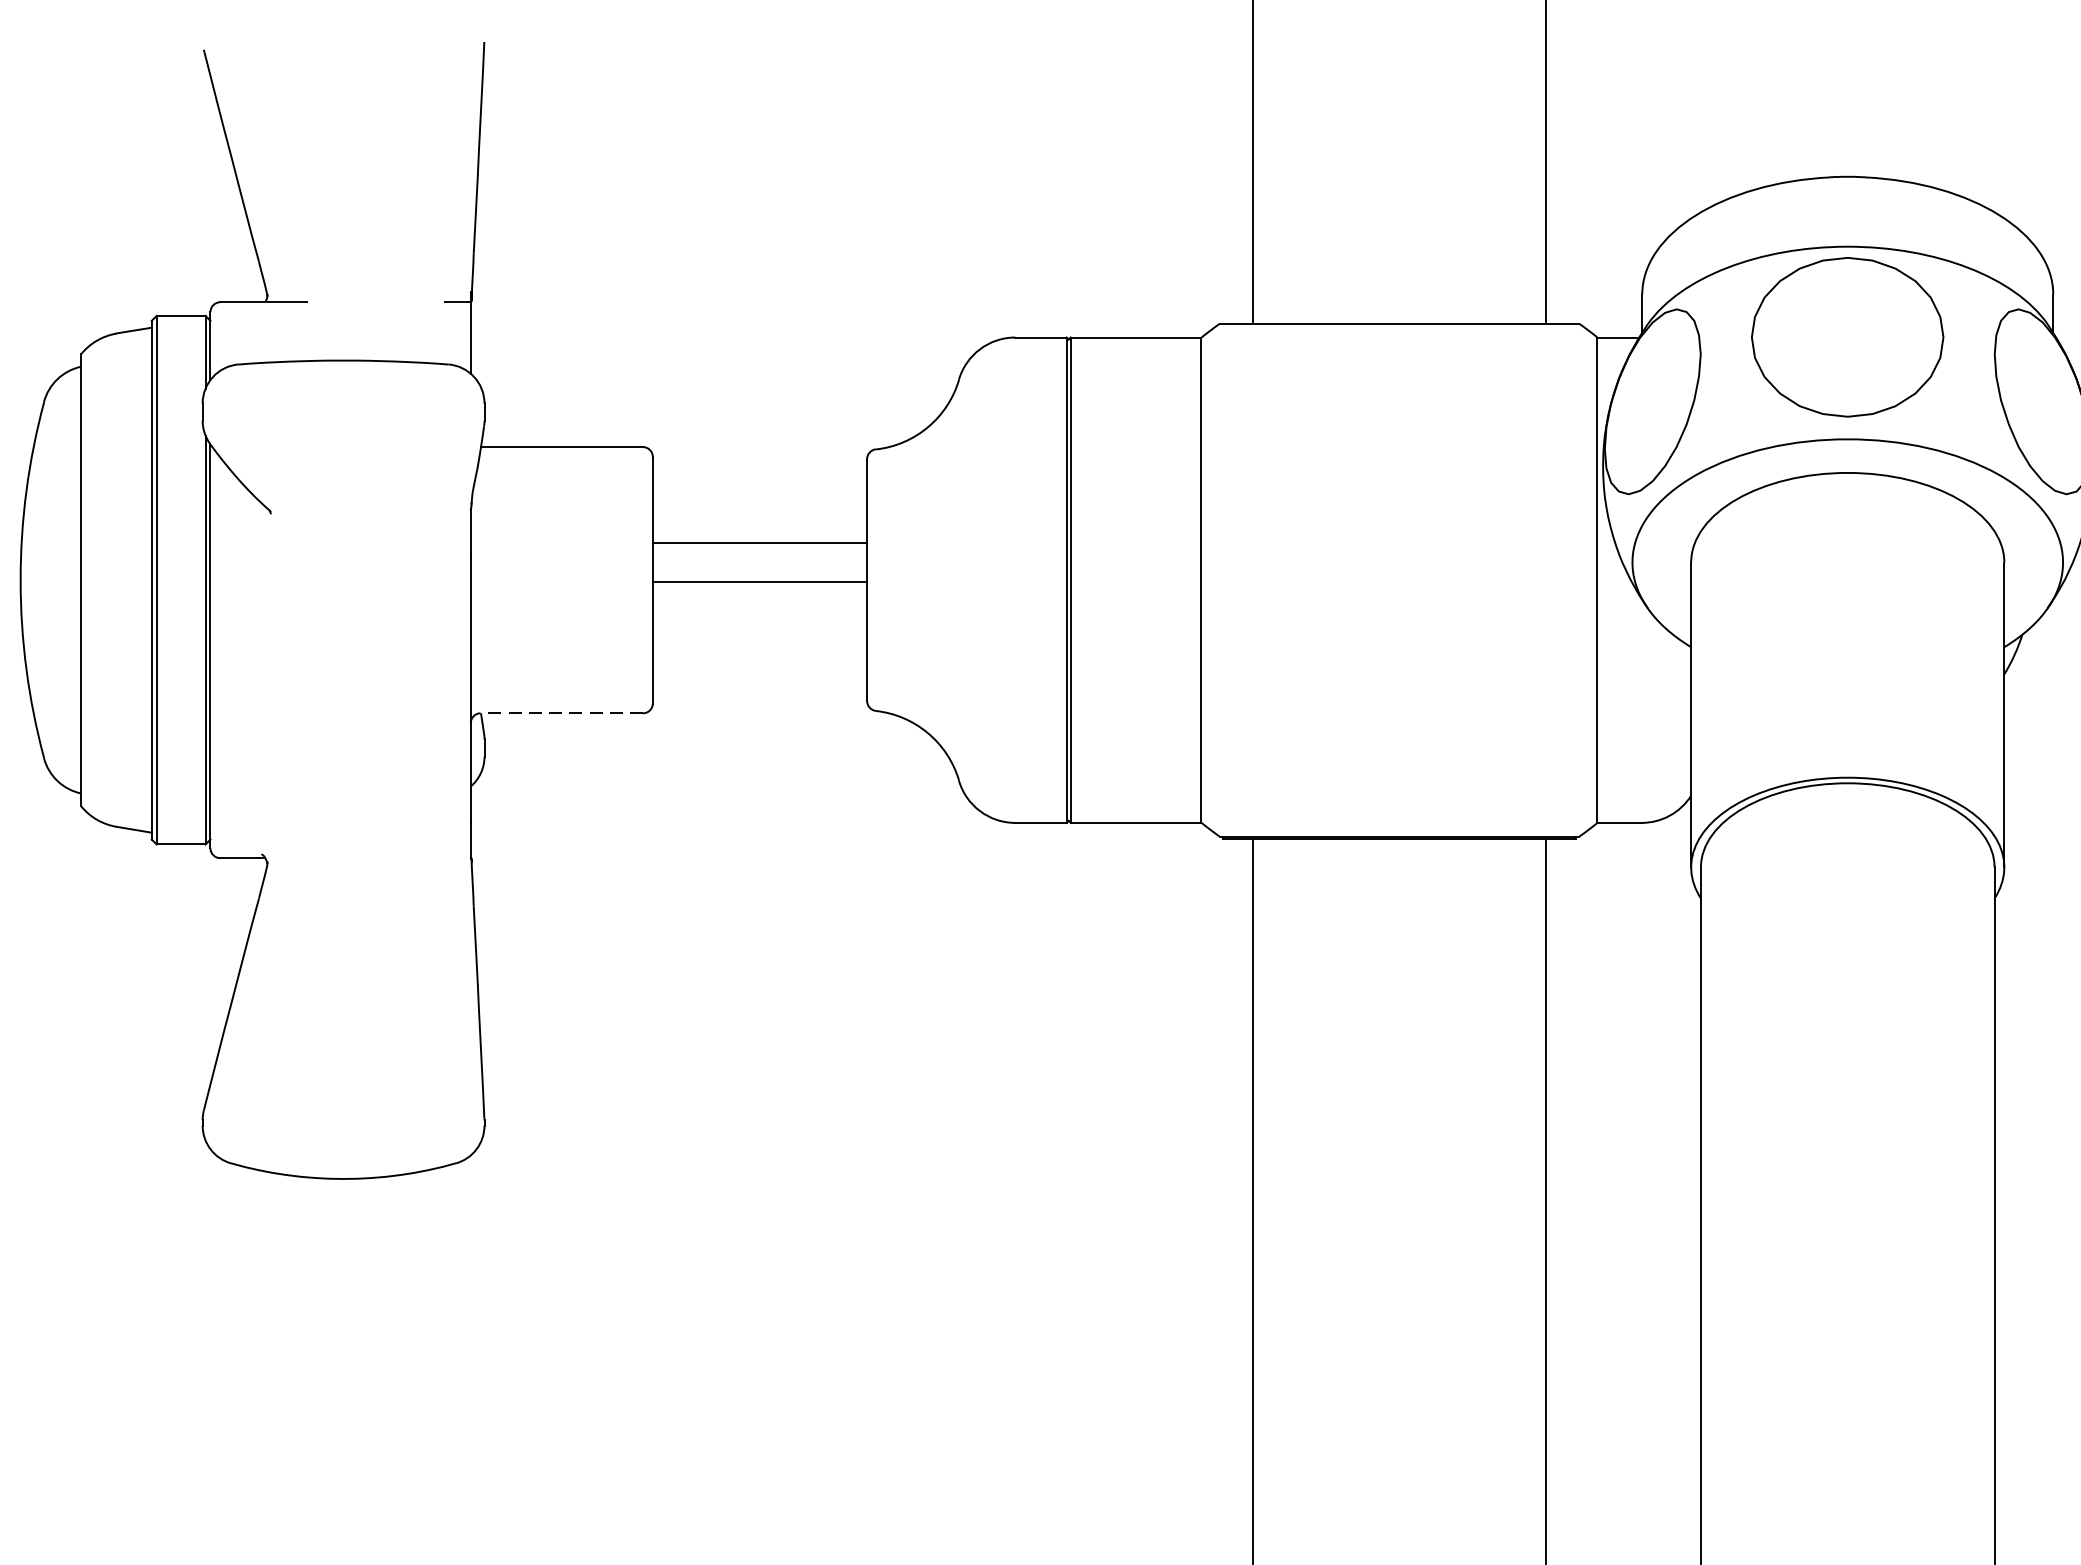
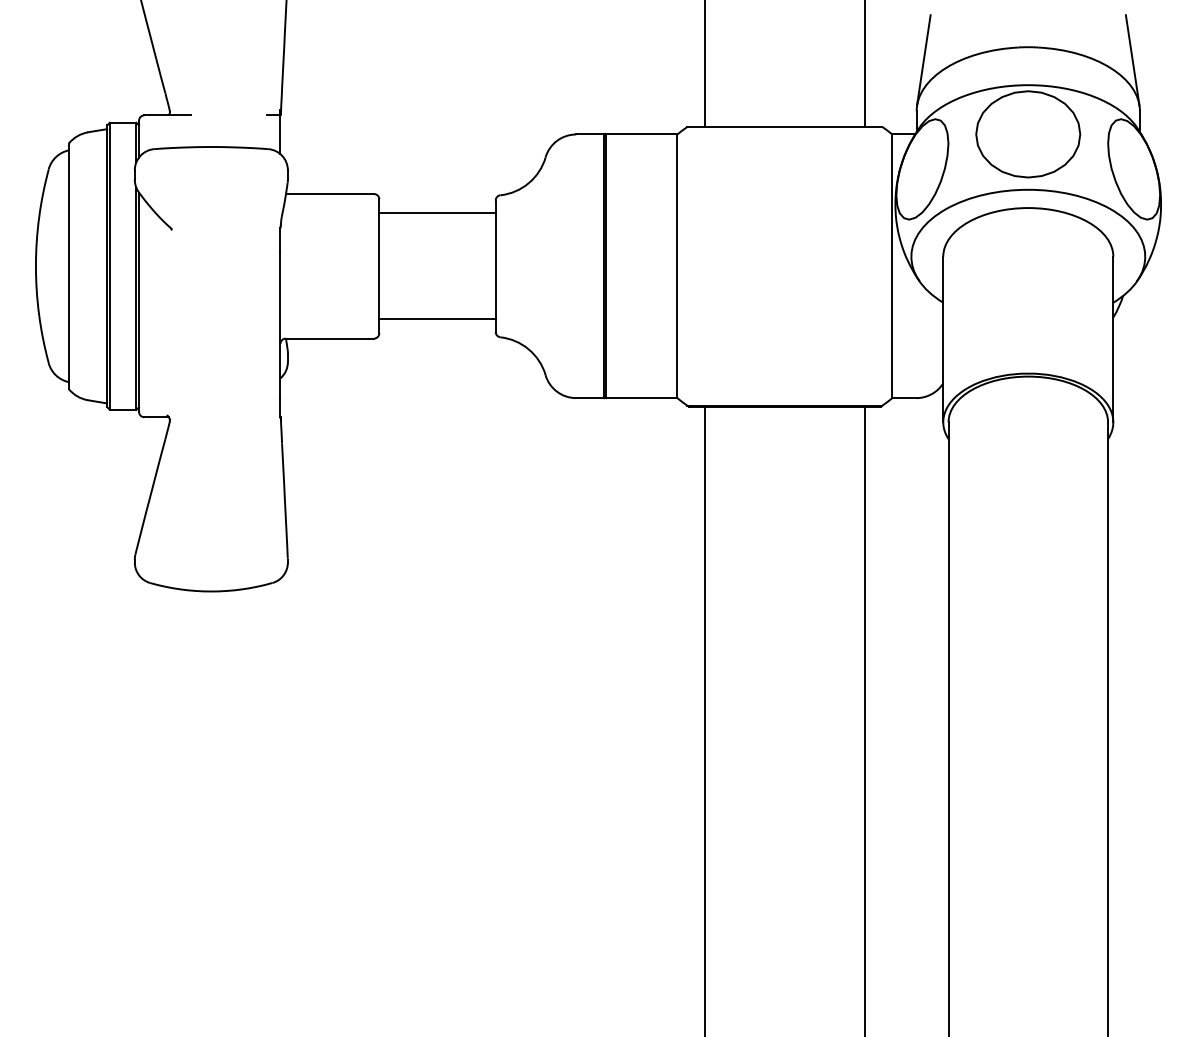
line: (1654, 201) -> (923, 60), added
line: (2039, 201) -> (1132, 60), added
line: (759, 543) -> (437, 213), moved
line: (759, 582) -> (437, 319), moved
line: (561, 713) -> (329, 338), dashed -> solid

